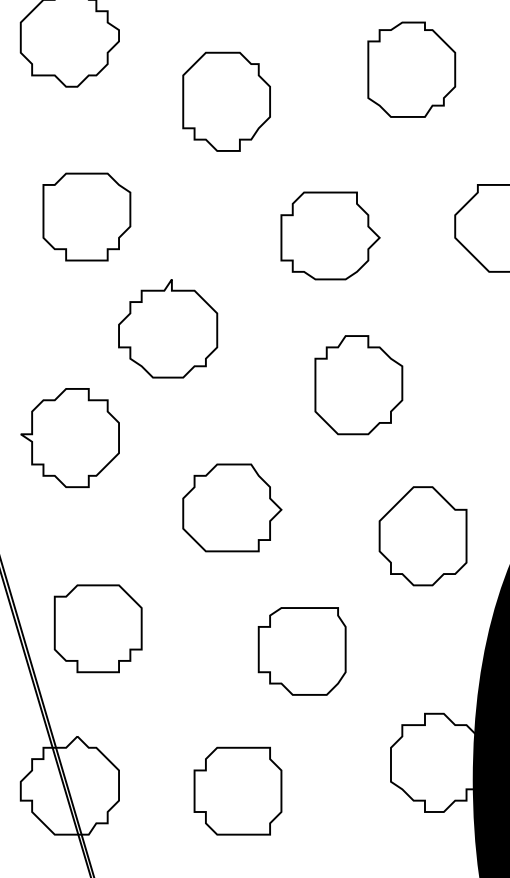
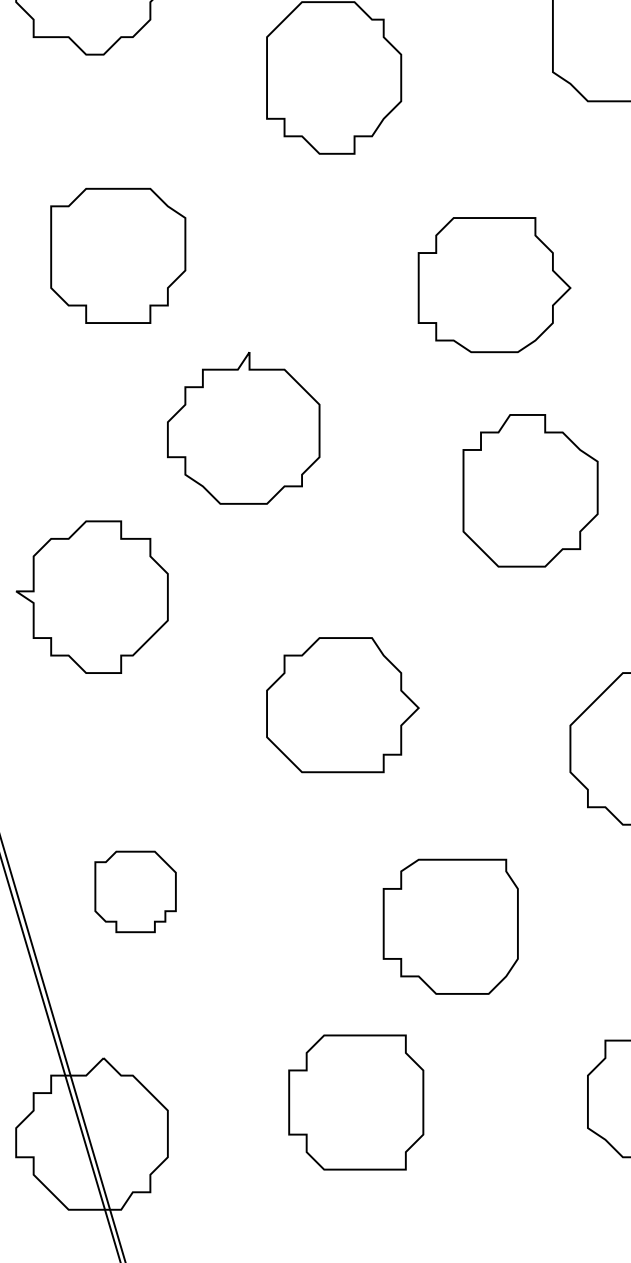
part: (358, 385) -> (530, 491), moved
part: (97, 628) -> (134, 891), size x0.6
part: (237, 790) -> (355, 1101), moved

